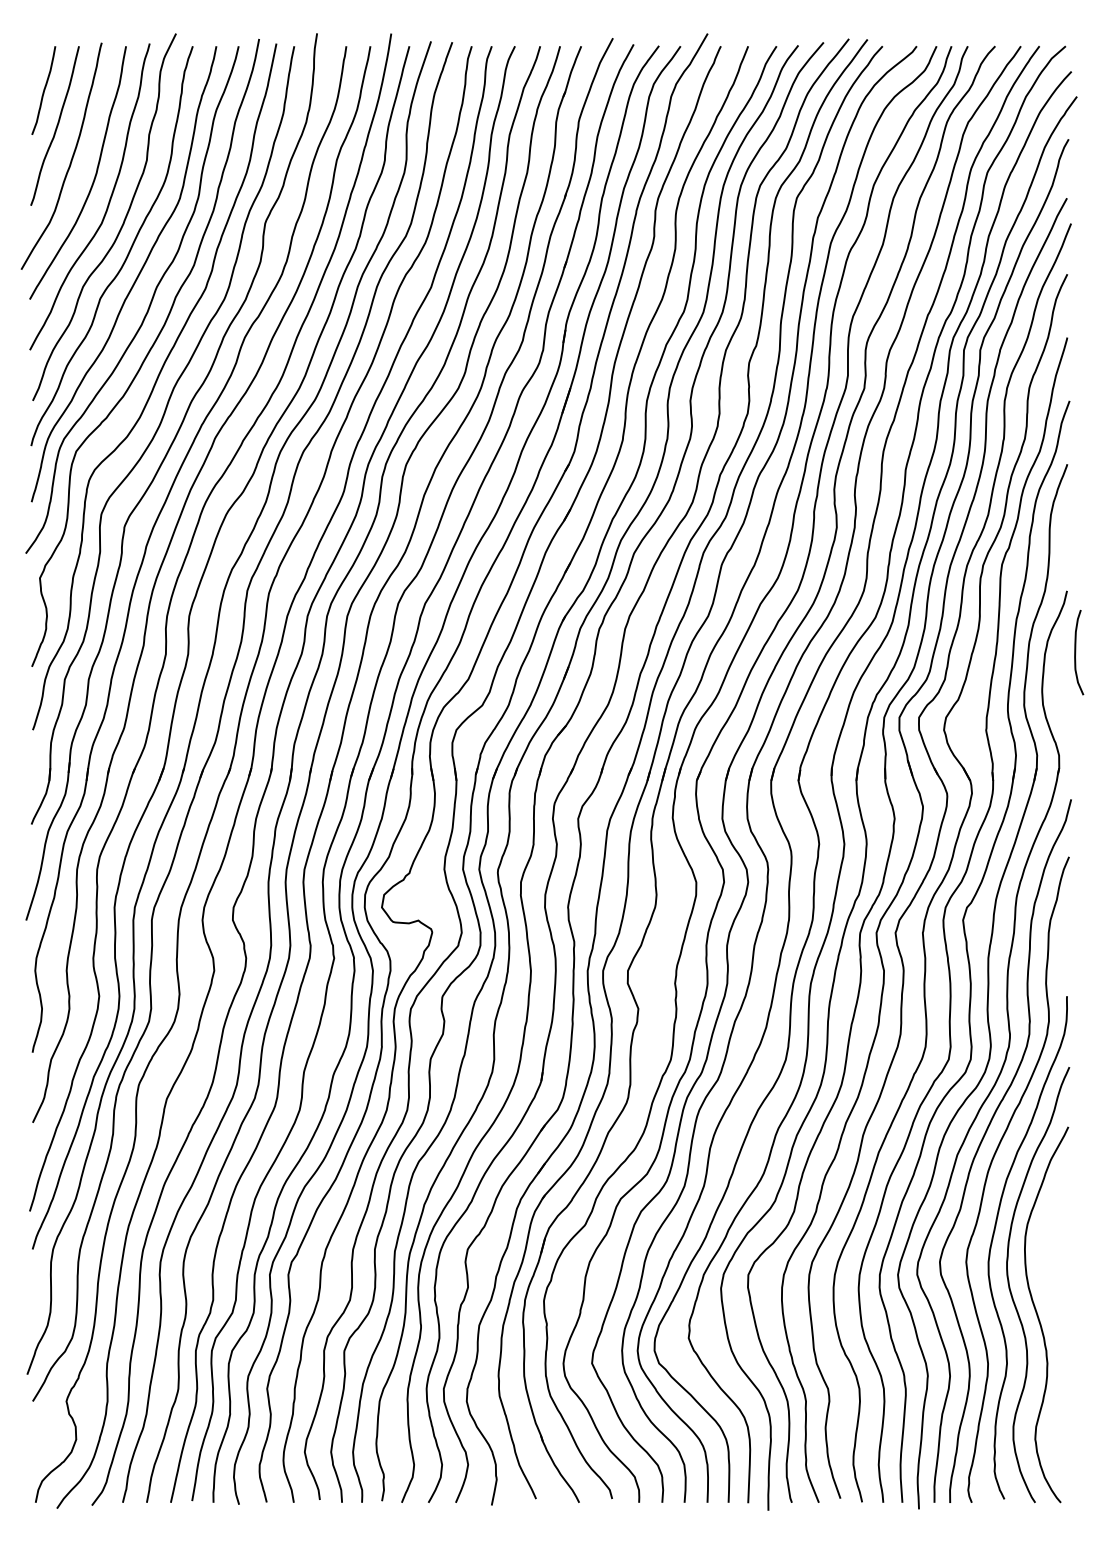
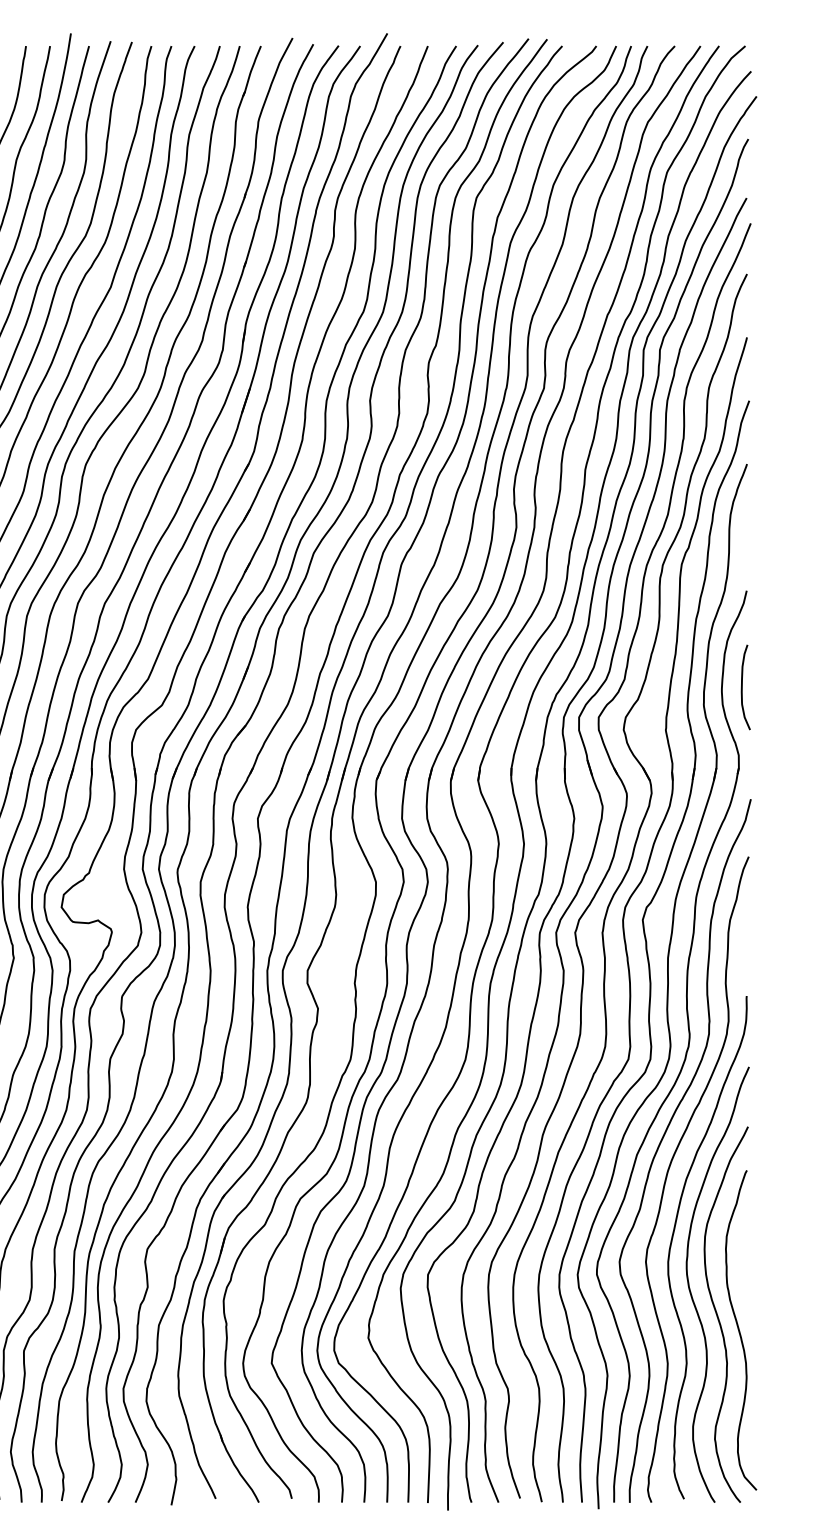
curve: (1076, 652) -> (743, 687), moved
curve: (1060, 1330) -> (740, 1330), added

